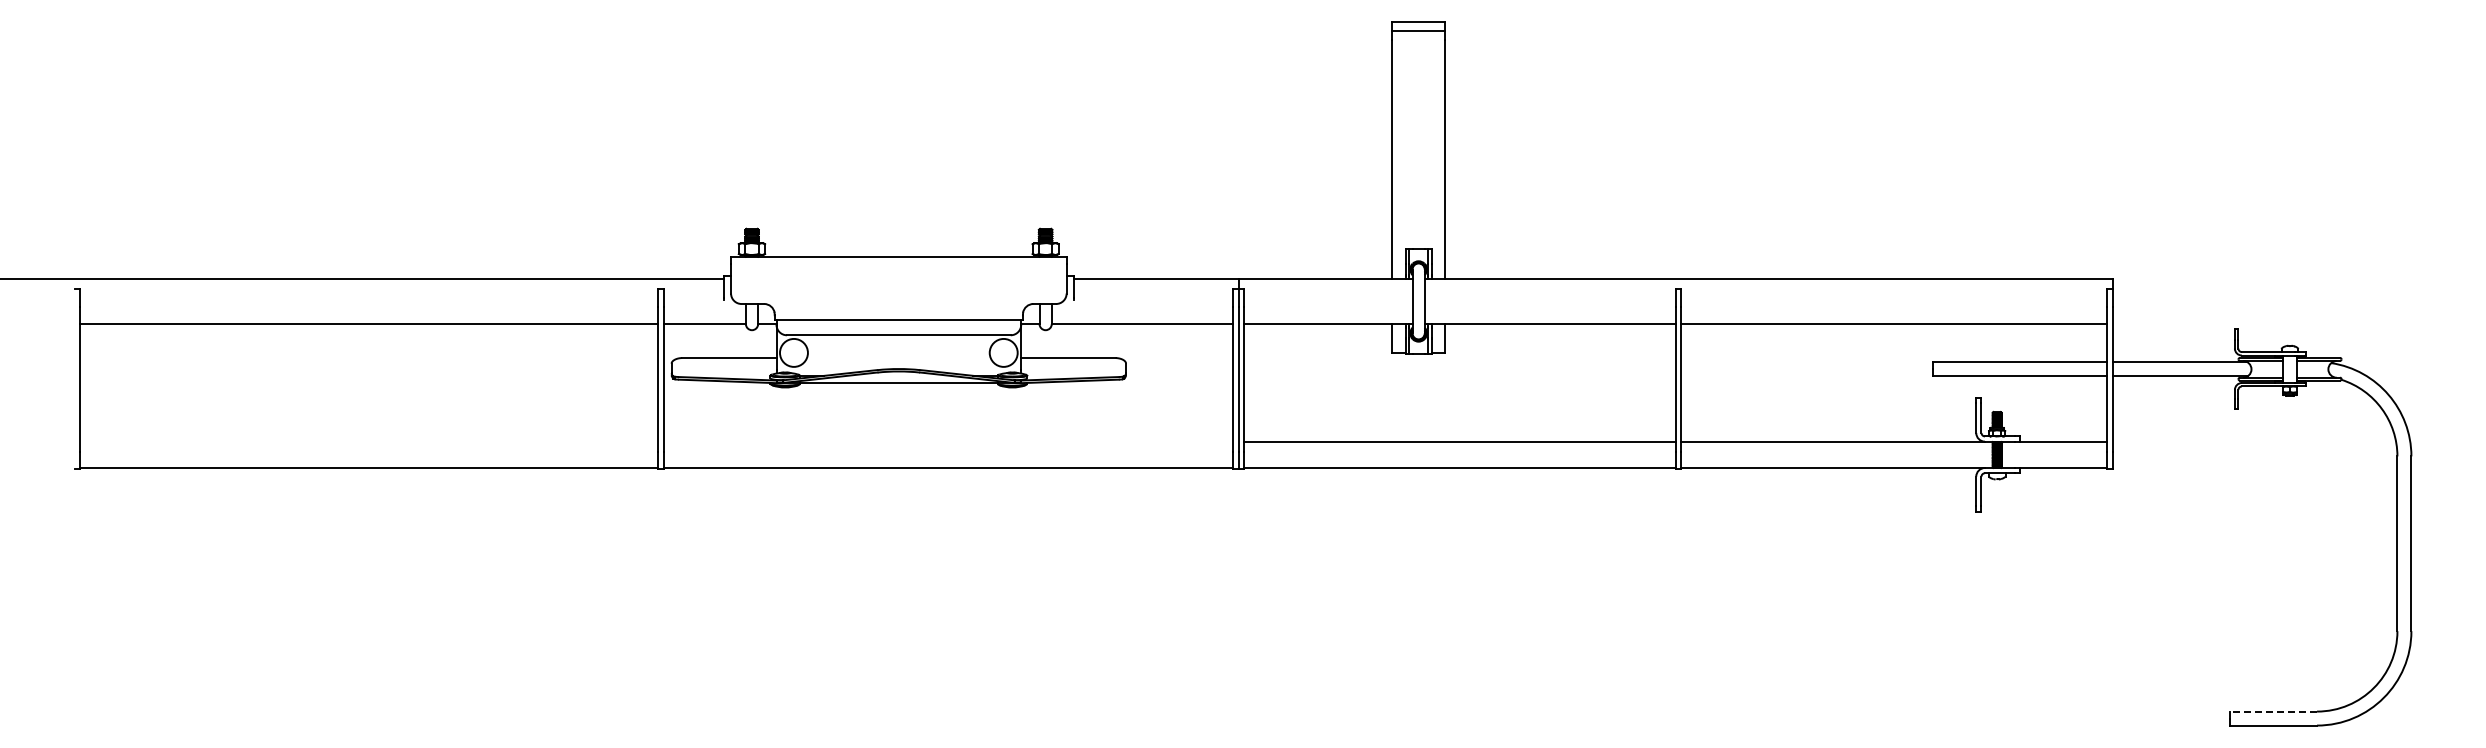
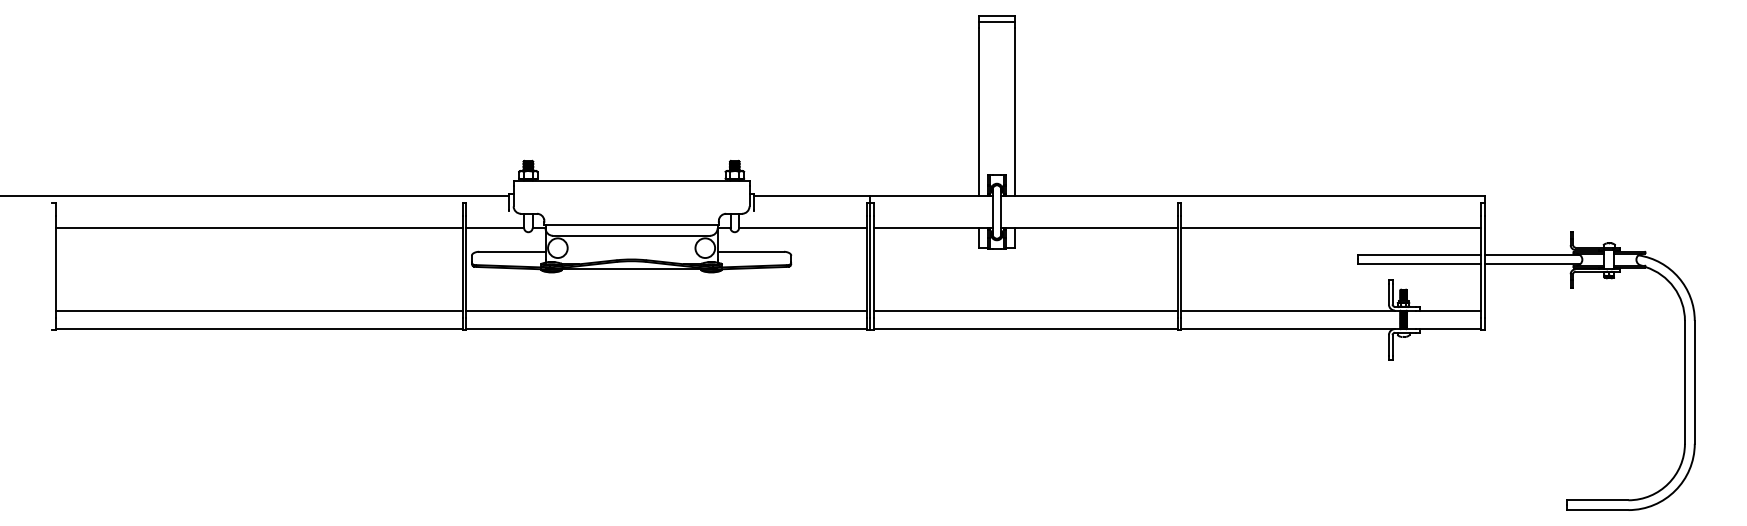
line: (368, 441) -> (258, 310), added
line: (948, 441) -> (666, 310), added
line: (2273, 711) -> (1597, 500), dashed -> solid

